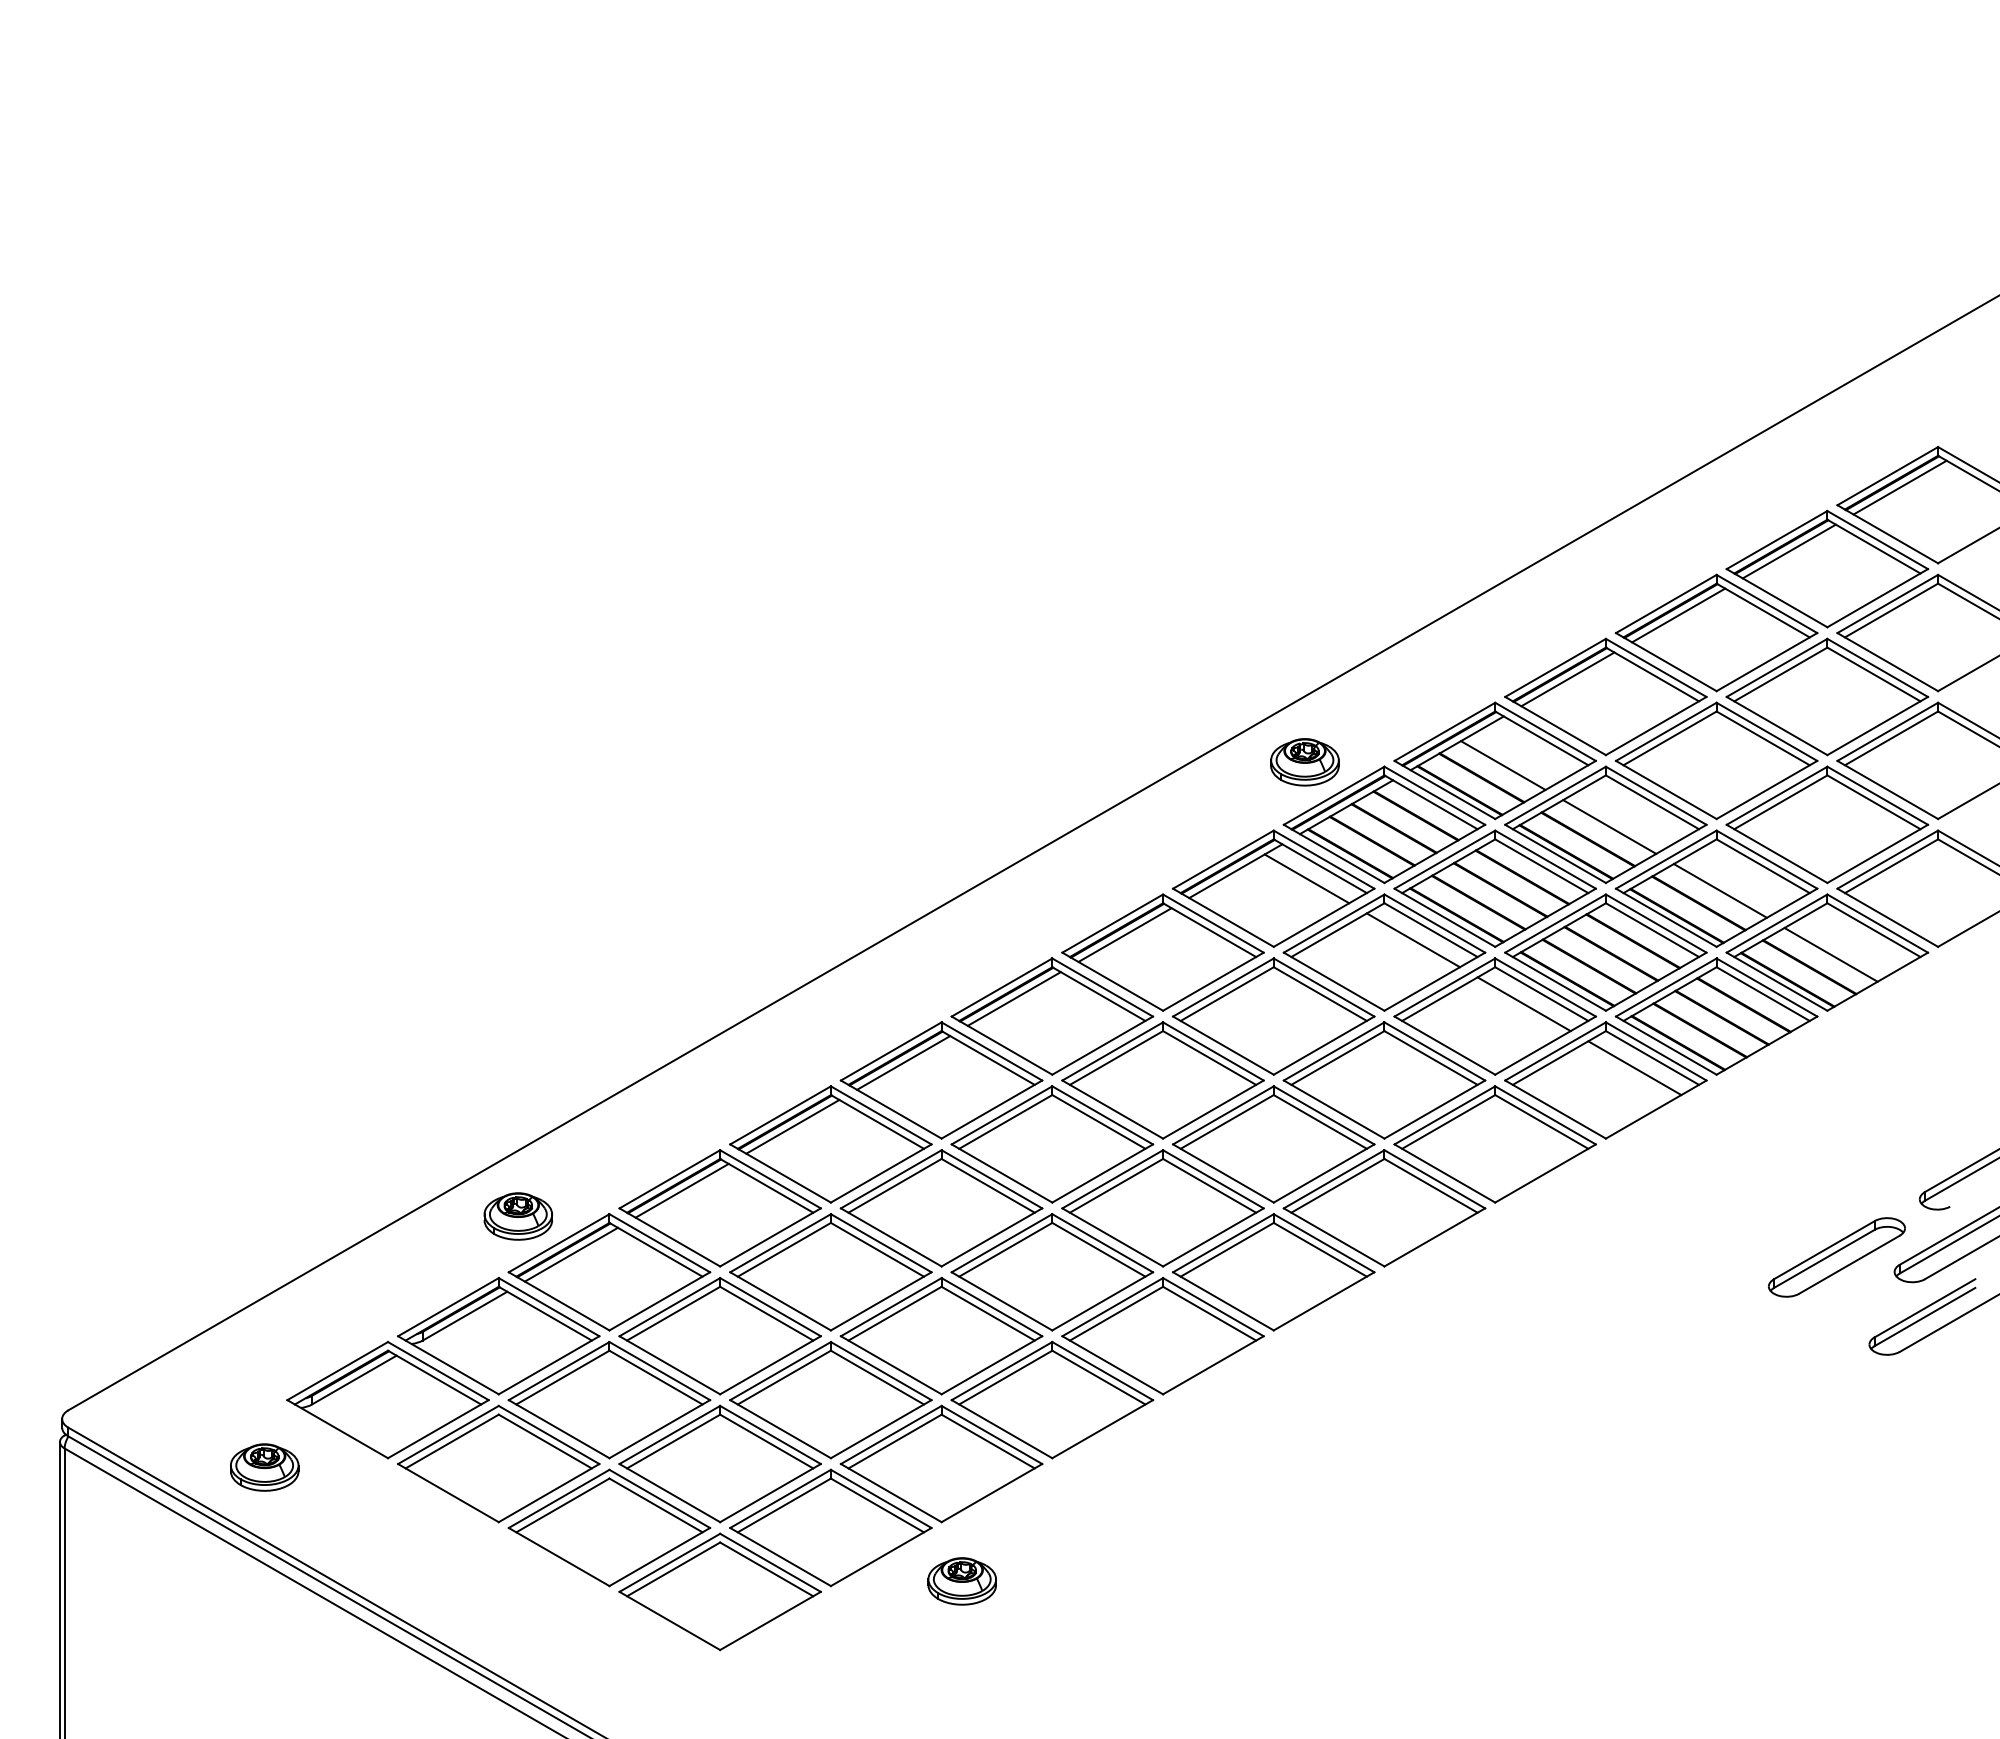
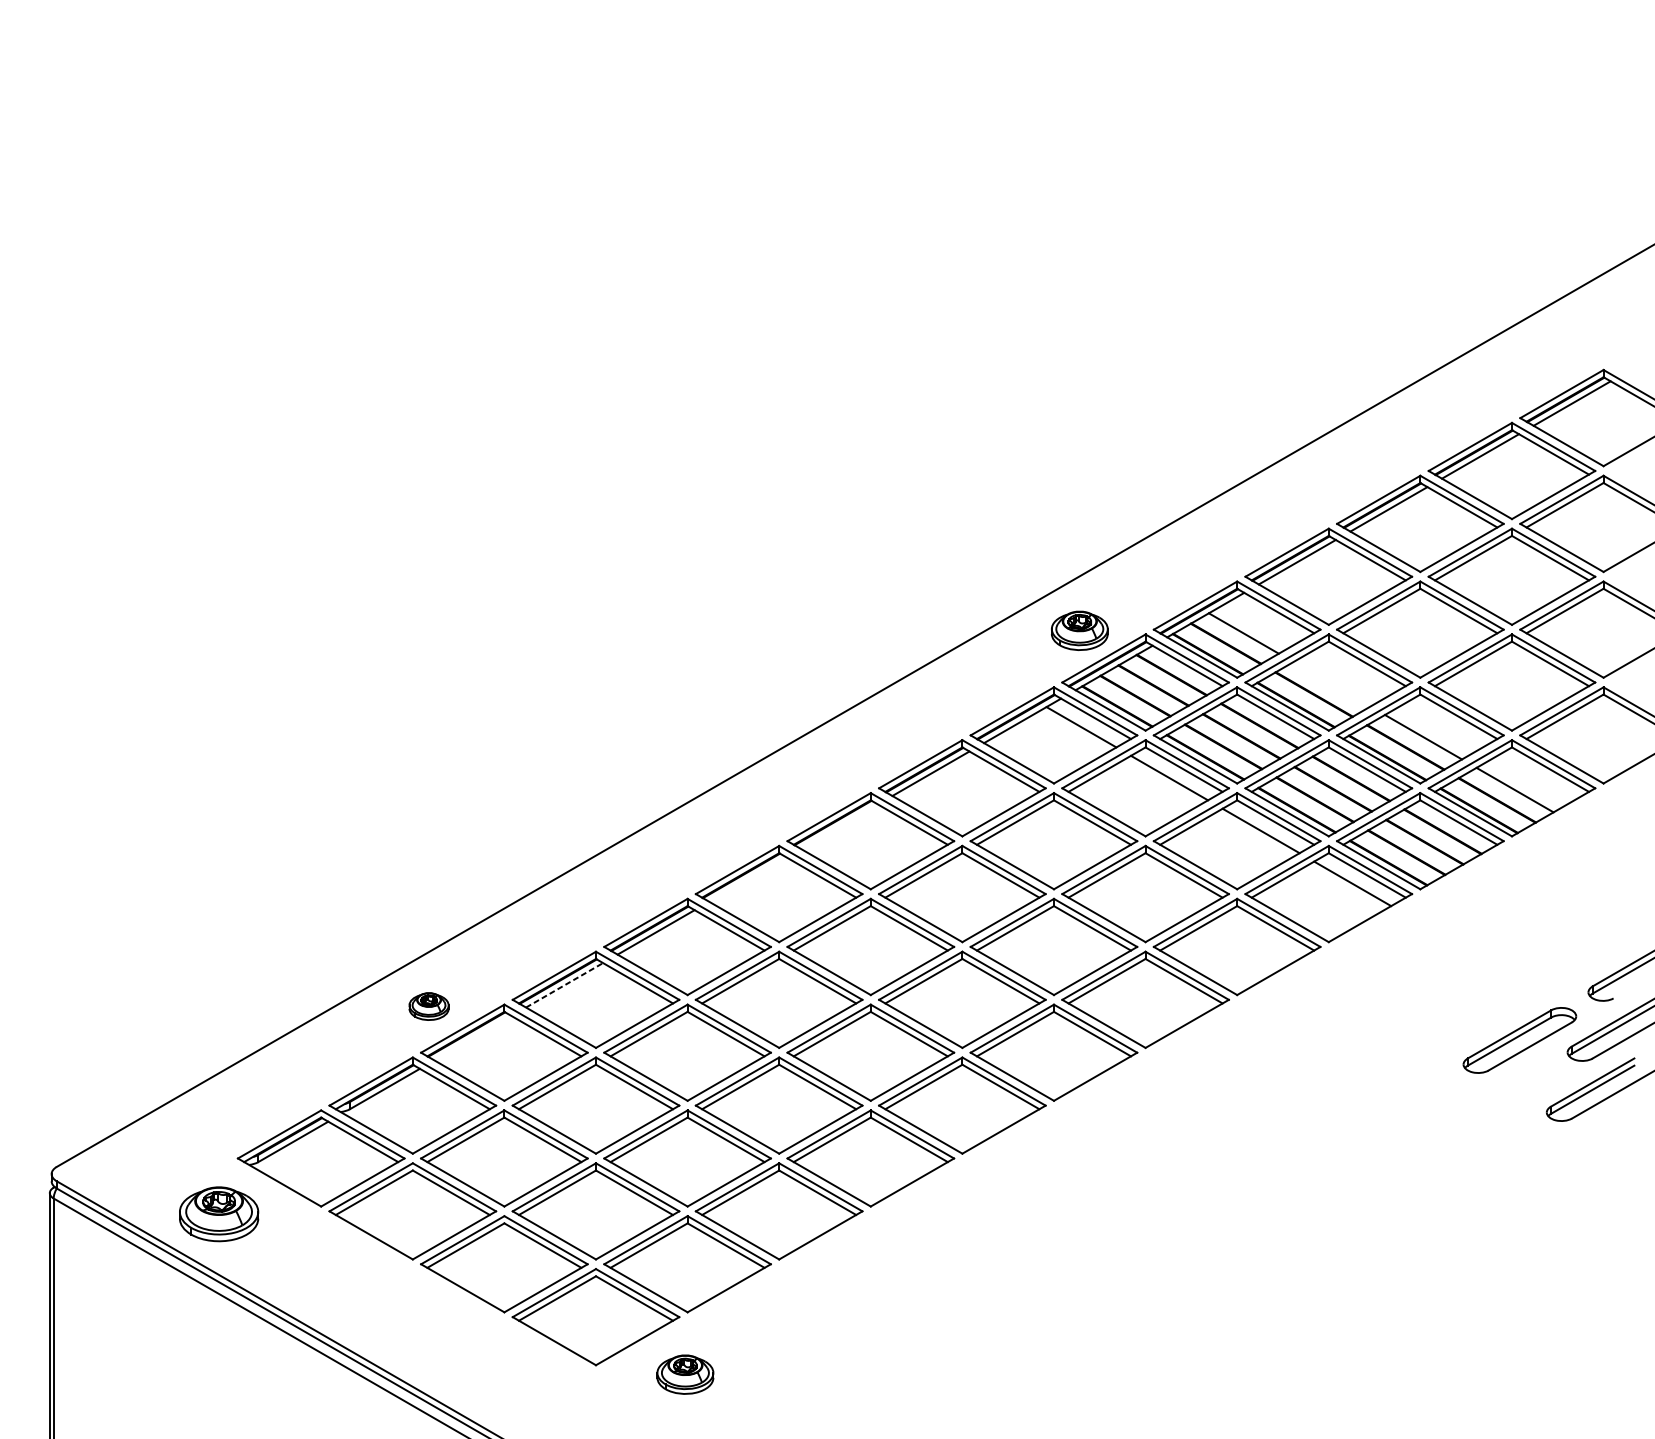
line: (1609, 826) -> (1331, 683), removed
line: (1013, 998) -> (838, 826), removed
line: (903, 1062) -> (747, 879), removed
line: (682, 1190) -> (564, 985), solid -> dashed
part: (518, 1216) -> (429, 1006), size x0.7
line: (570, 1254) -> (472, 1038), removed
part: (264, 1467) -> (219, 1214), size x1.4
part: (961, 1581) -> (684, 1374), moved

